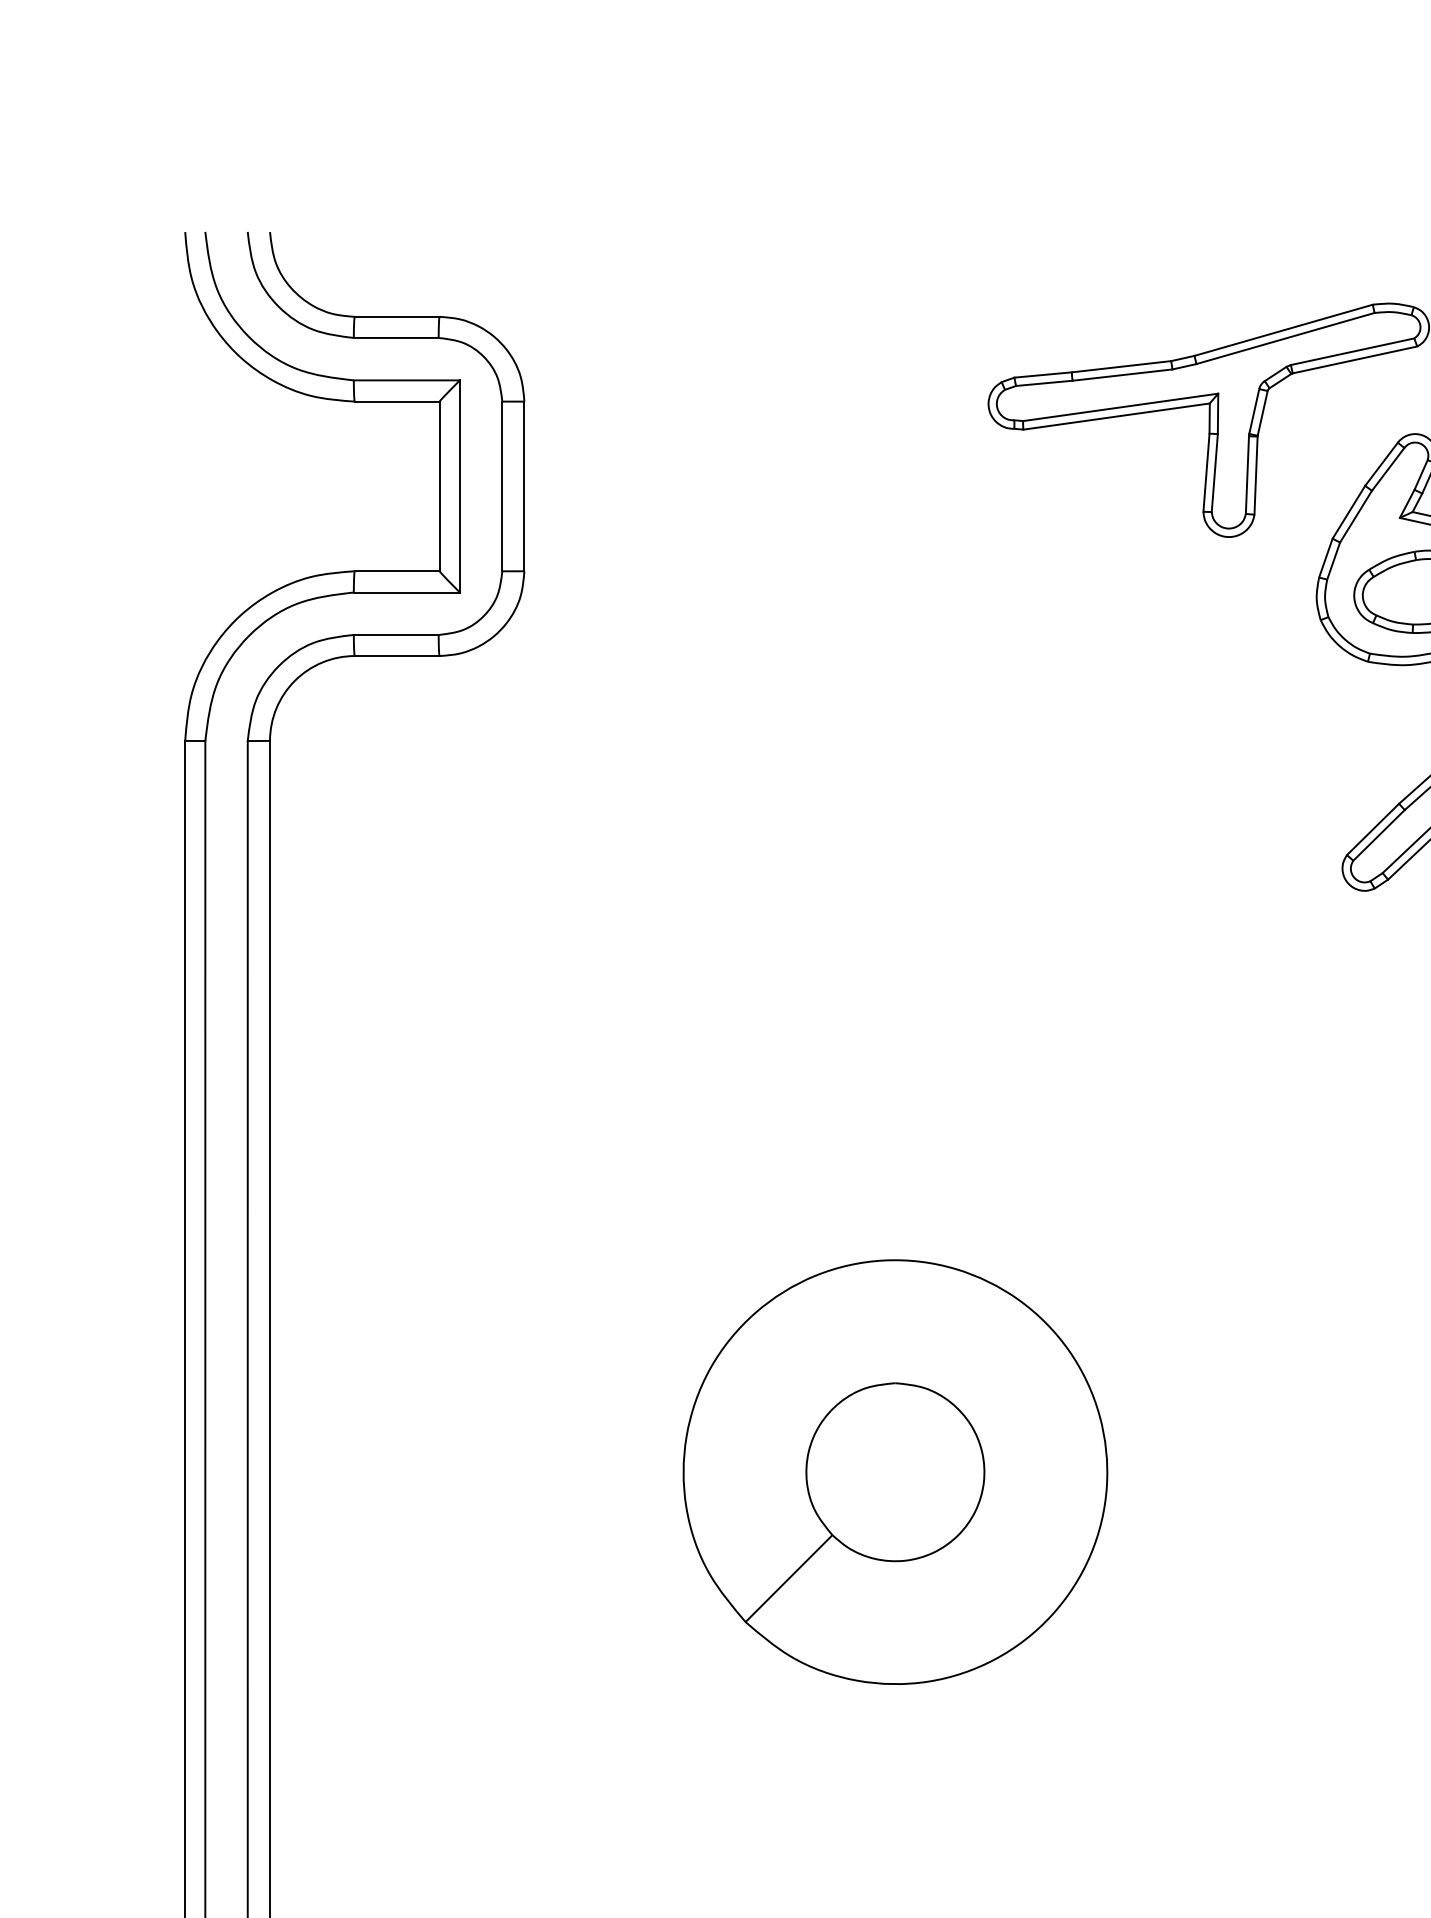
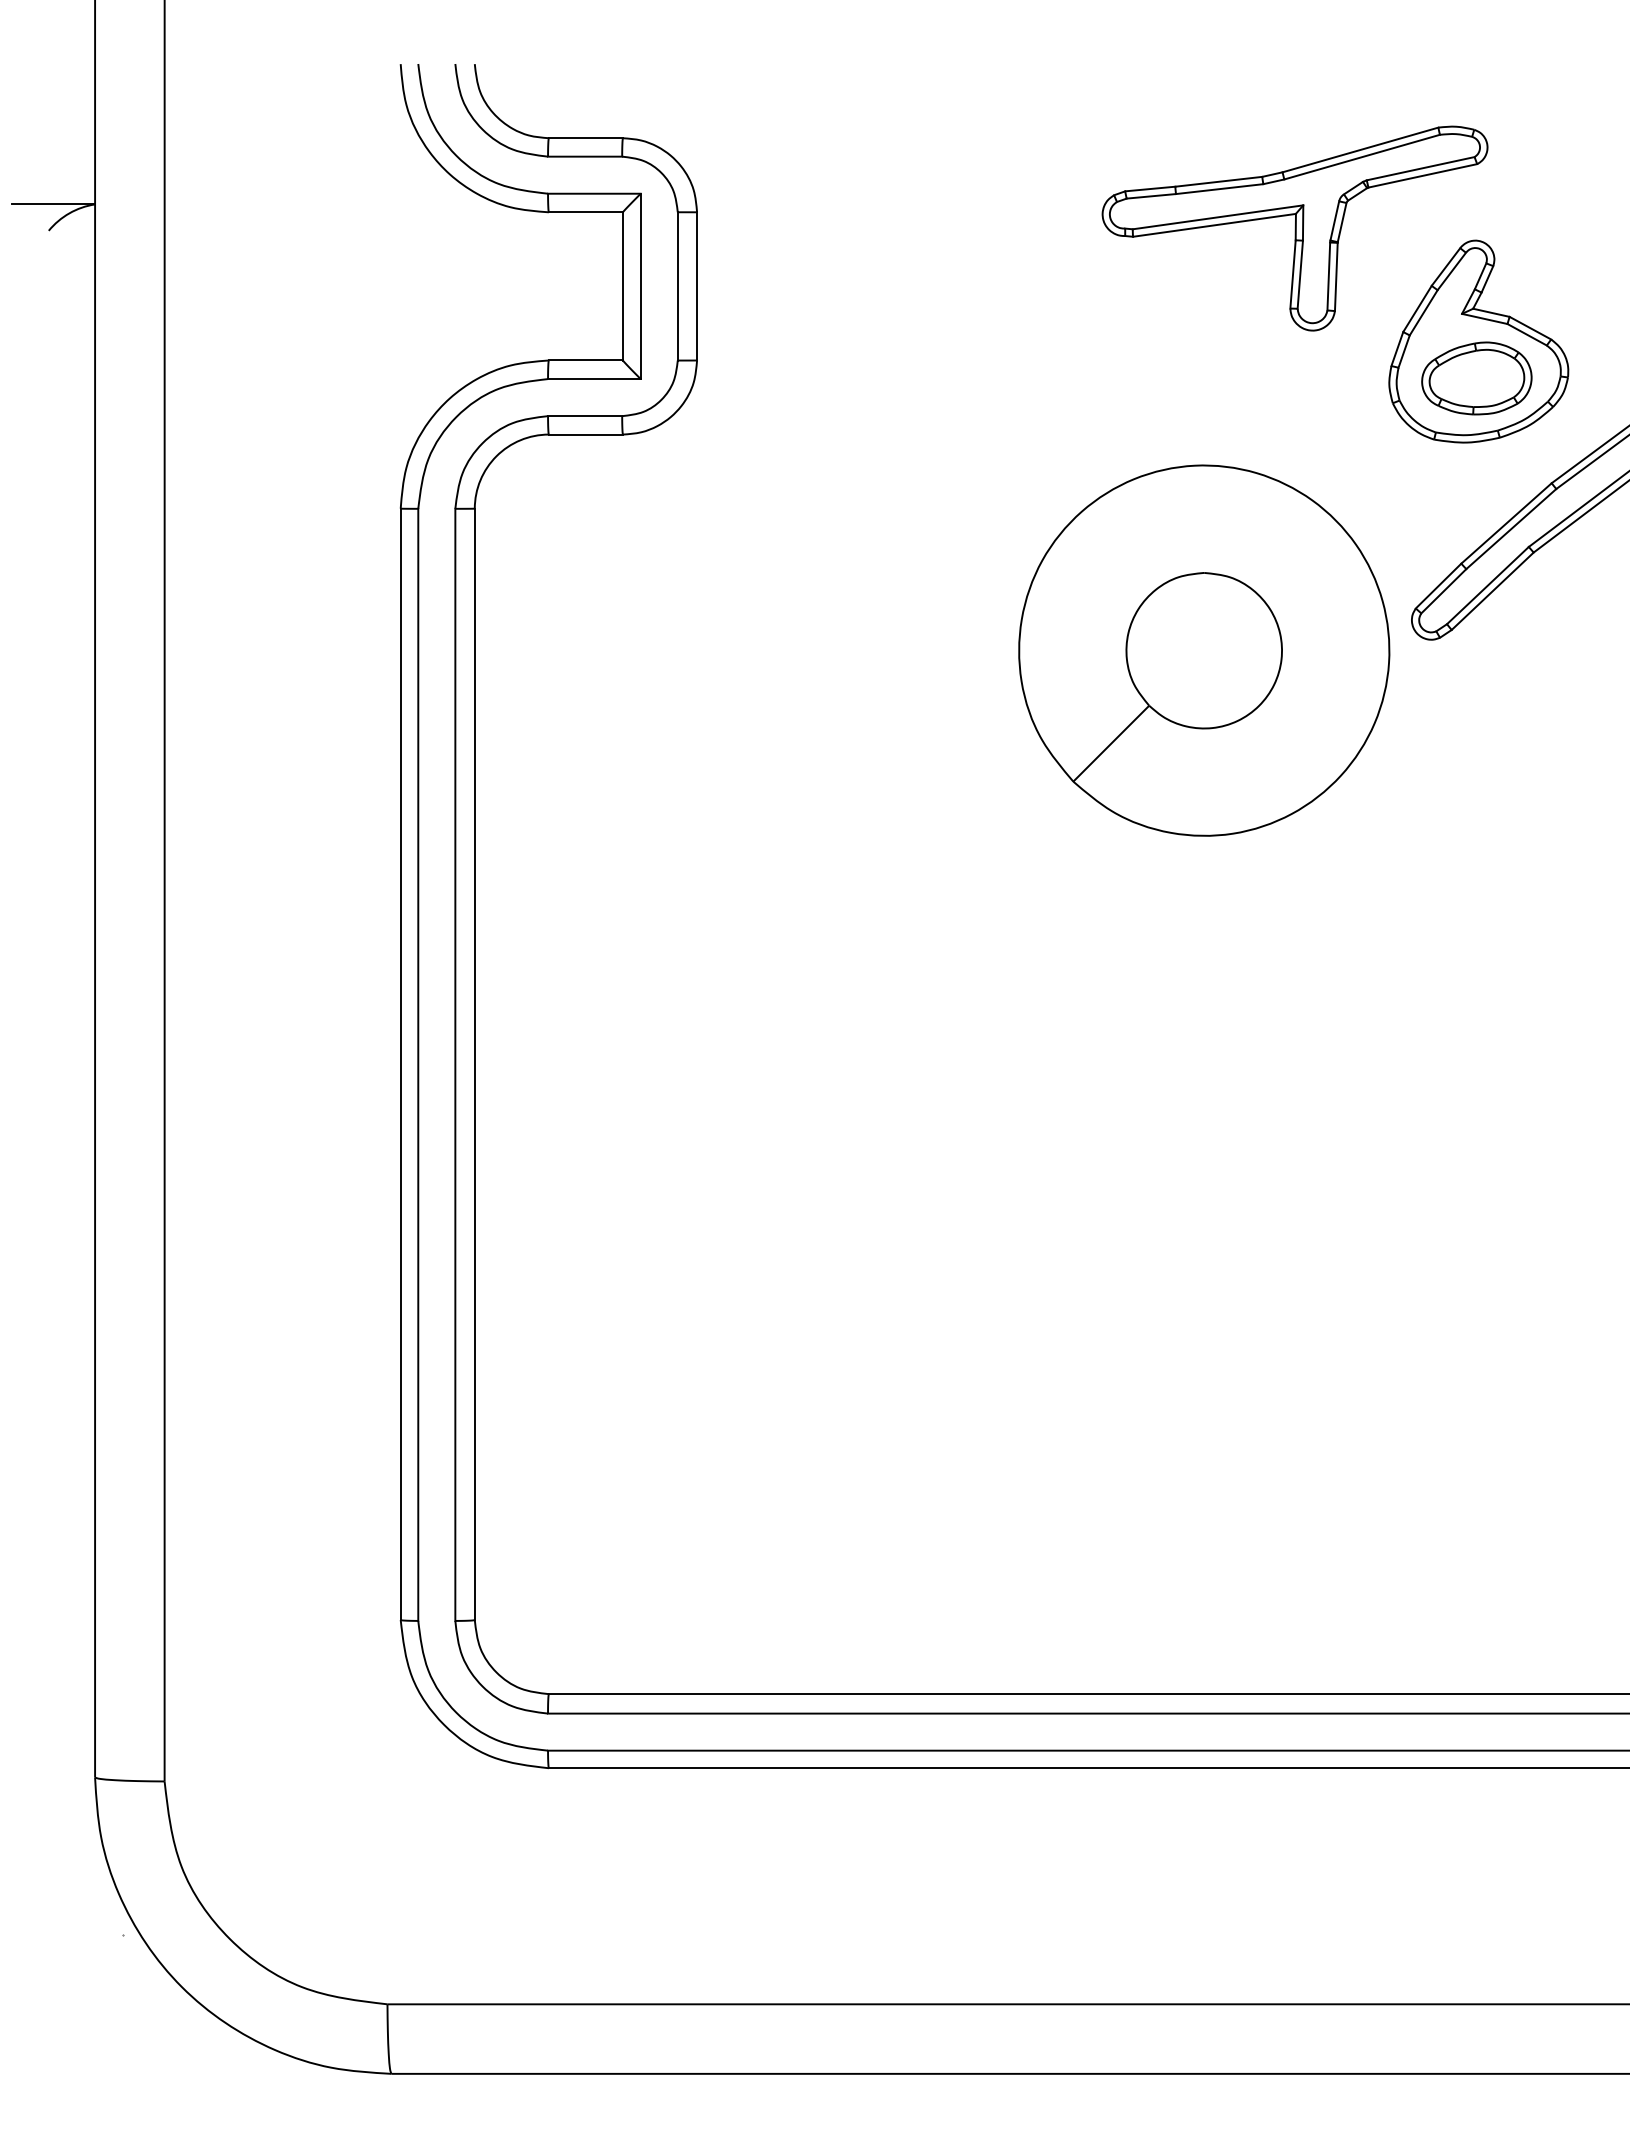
part: (895, 1471) -> (1204, 650), moved

